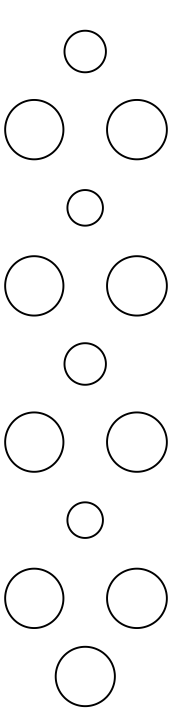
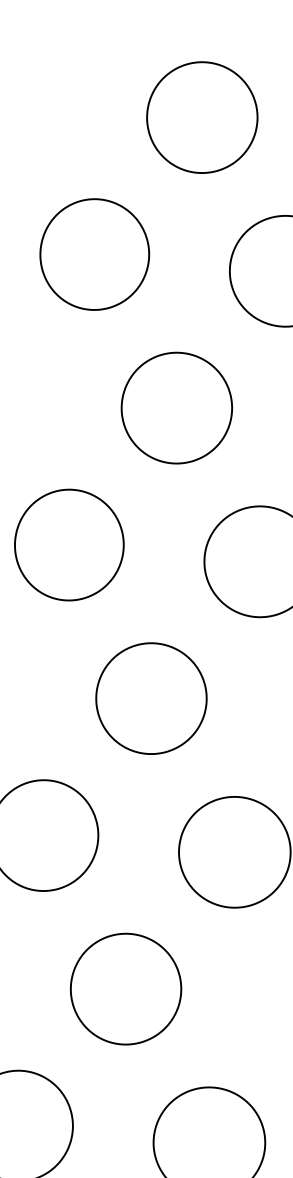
part: (84, 51) -> (200, 117), size x1.43
part: (84, 207) -> (175, 407), size x1.67
part: (84, 363) -> (150, 697), size x1.43
part: (84, 519) -> (124, 987), size x1.67

